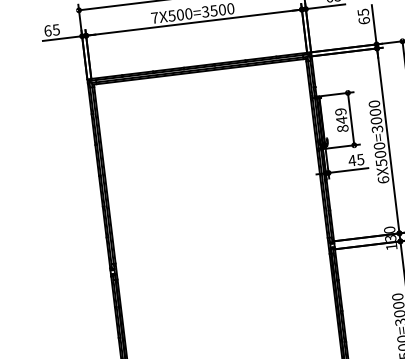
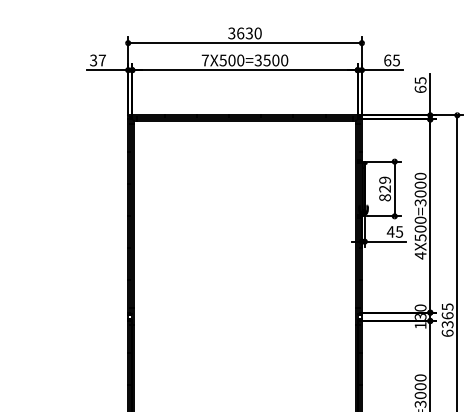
text: (51, 30) -> (97, 60), 65 -> 37
text: (341, 119) -> (384, 188), 849 -> 829
text: (383, 179) -> (420, 255), 6X500=3000 -> 4X500=3000

